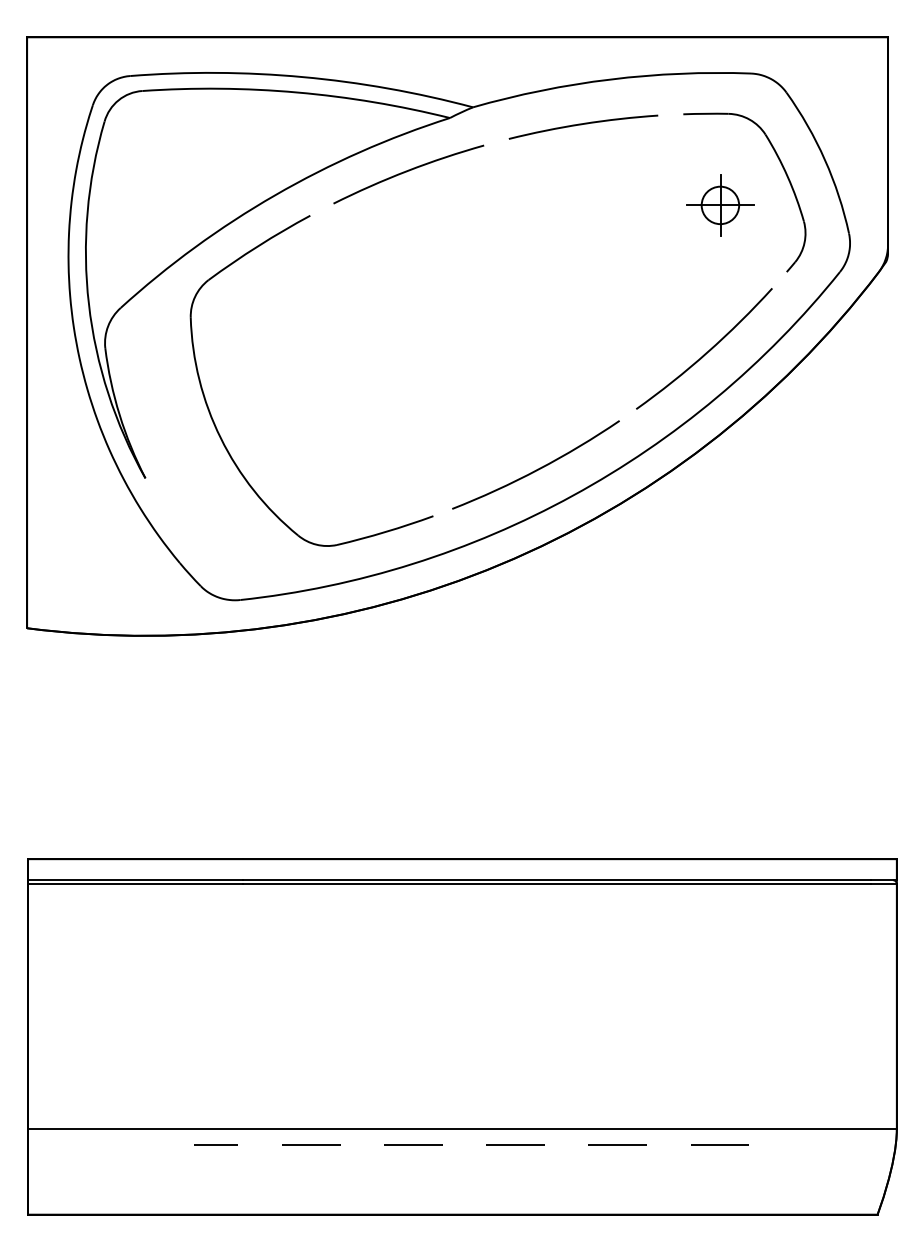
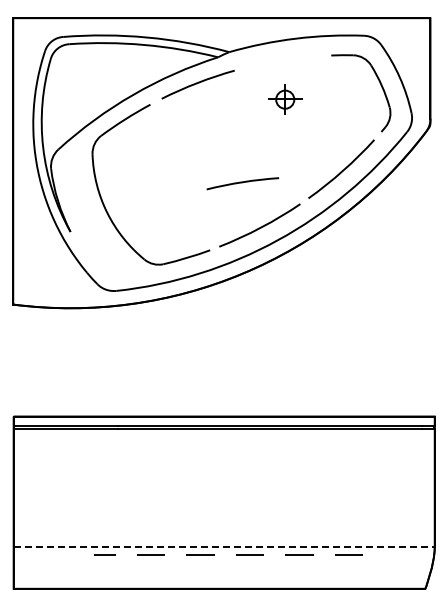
curve: (582, 126) -> (242, 183), moved
part: (720, 205) -> (285, 99), moved
line: (463, 1129) -> (224, 547), solid -> dashed

